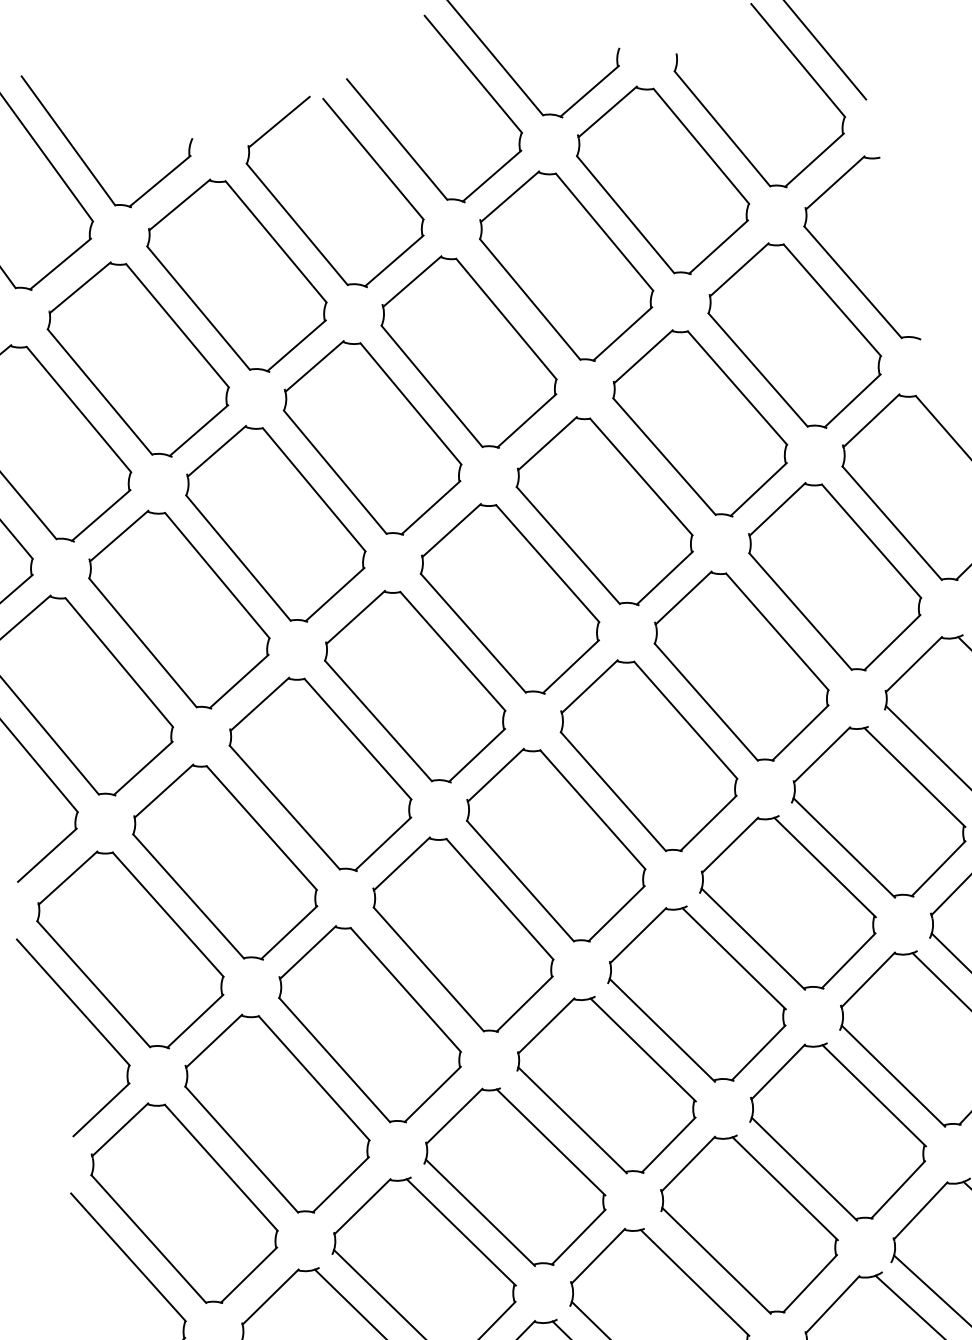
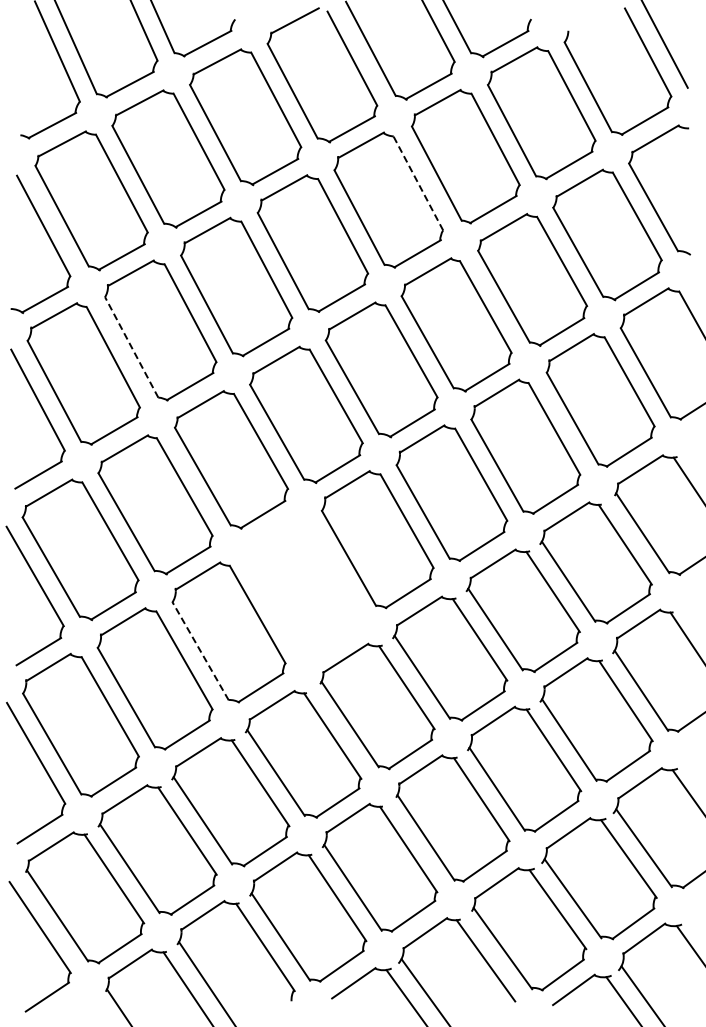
line: (506, 317) -> (418, 182), solid -> dashed
line: (142, 643) -> (131, 347), solid -> dashed
part: (463, 934) -> (303, 585), removed
line: (334, 1059) -> (200, 650), solid -> dashed

